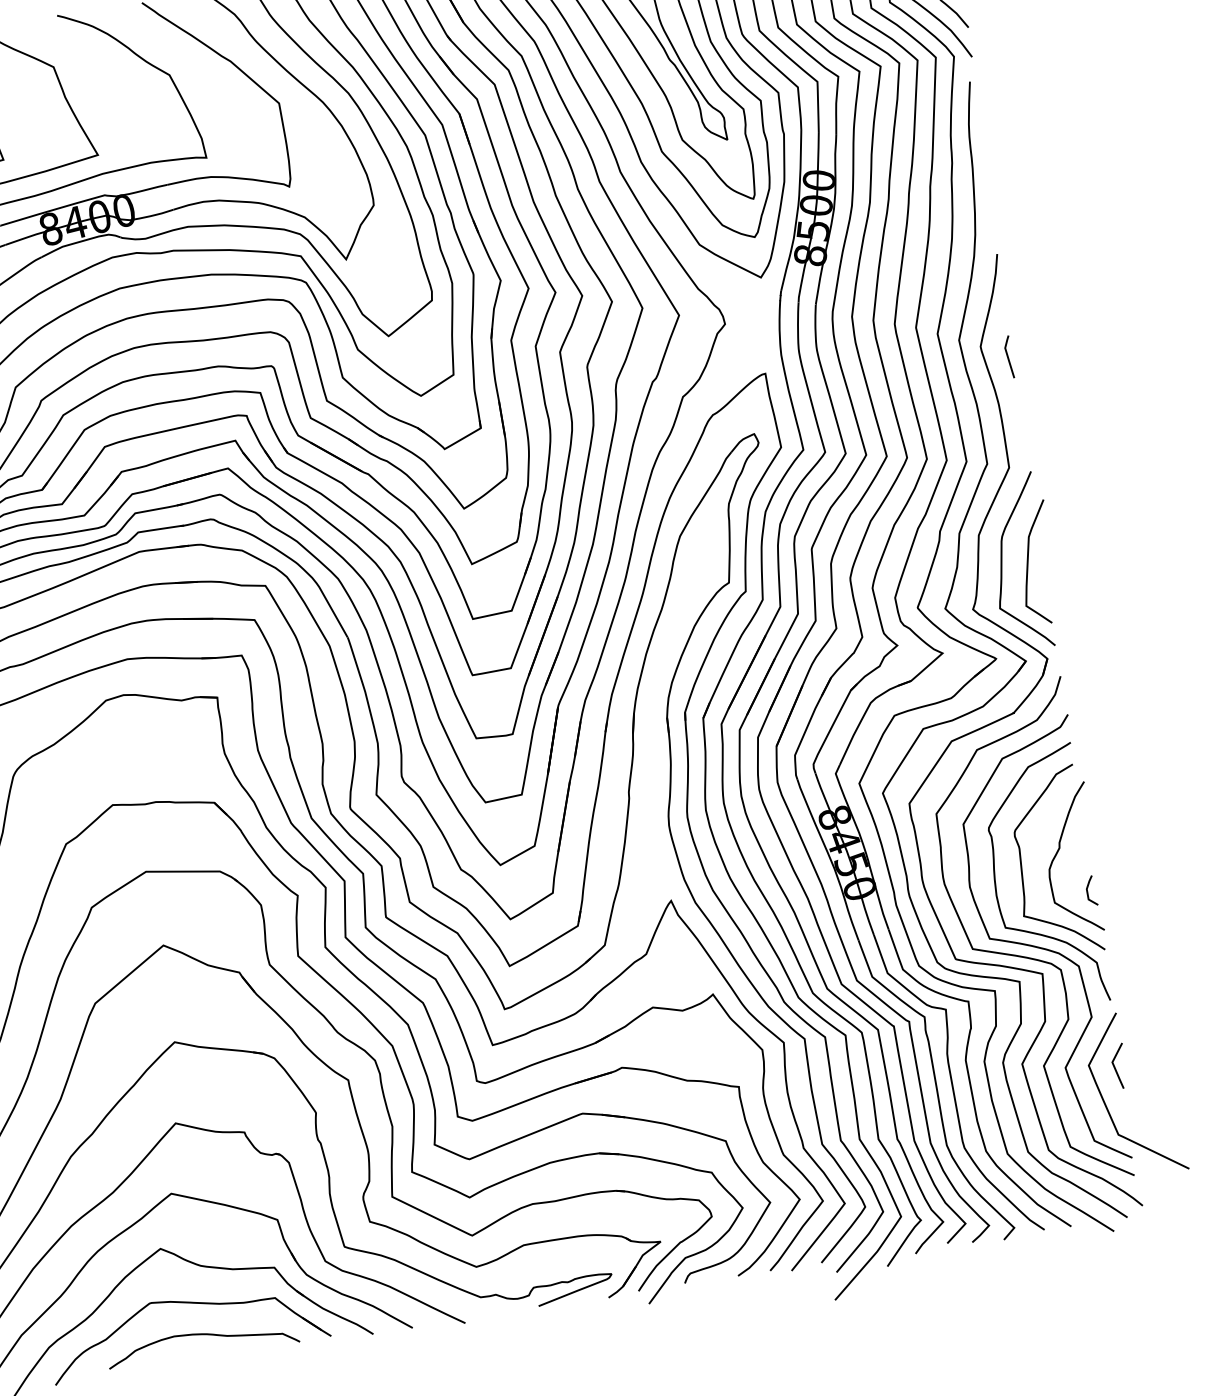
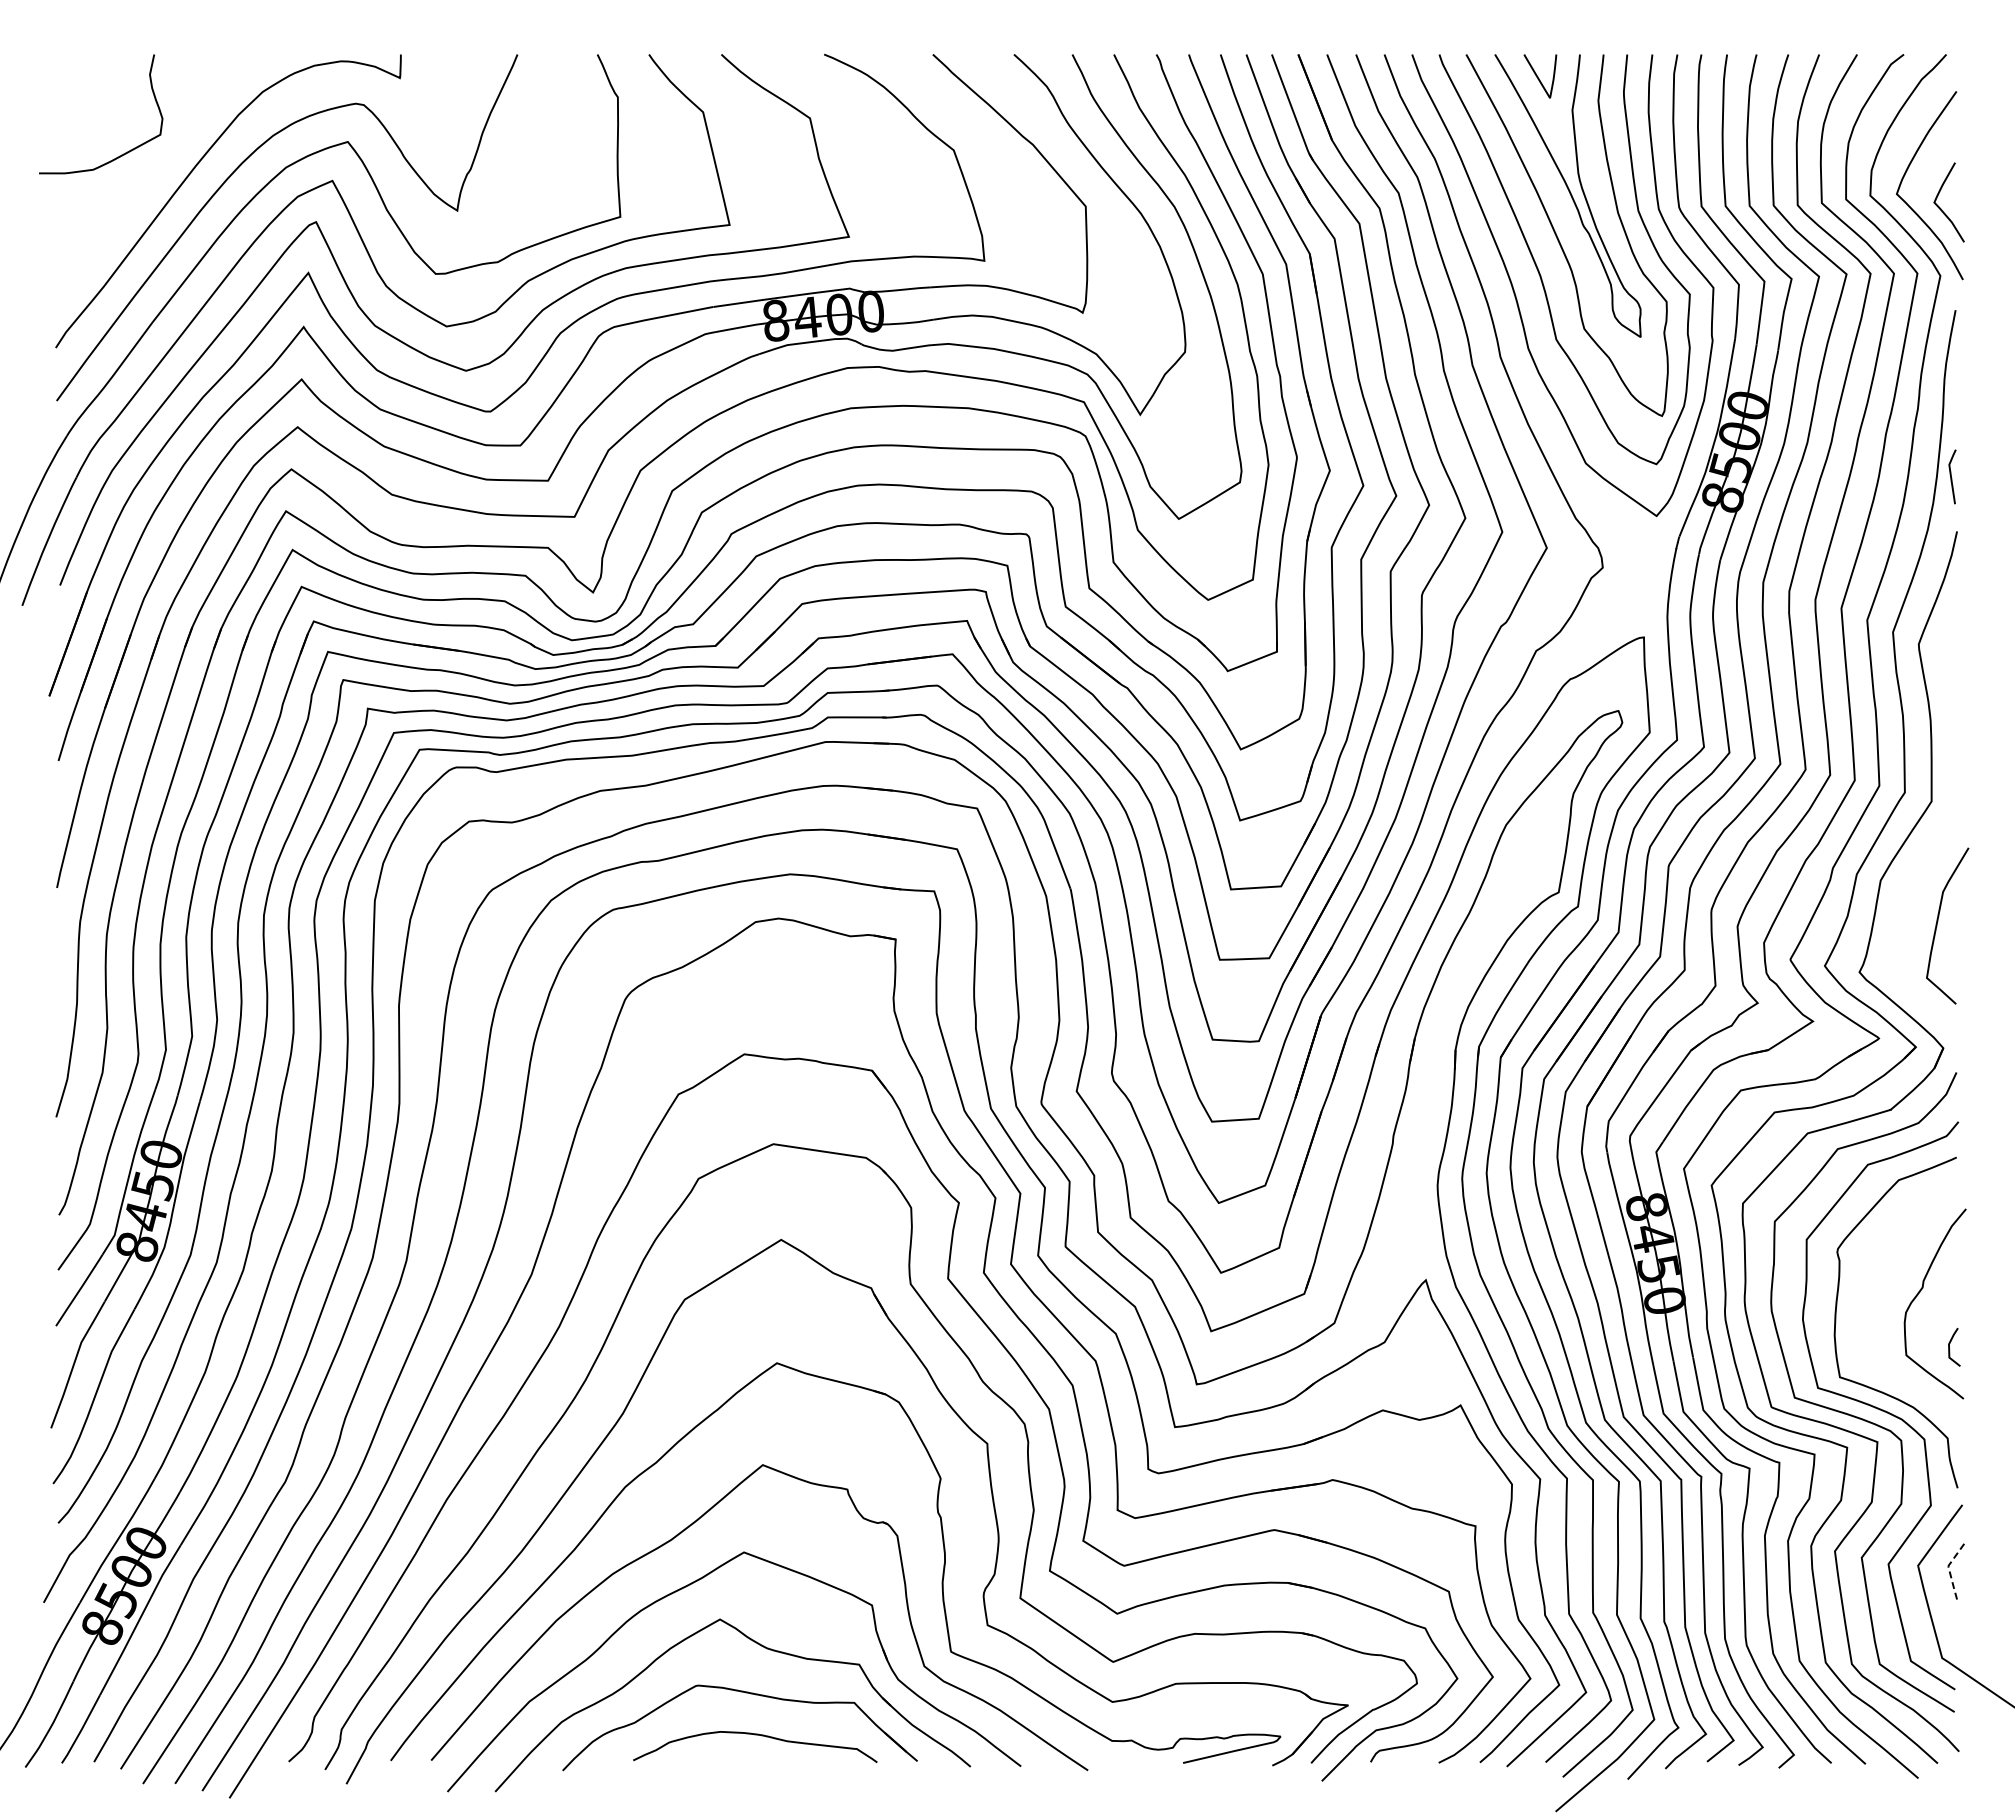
line: (1008, 356) -> (1951, 476), moved
curve: (1002, 561) -> (1905, 917), removed
curve: (1022, 866) -> (1872, 1303), removed
line: (1113, 1065) -> (1949, 1570), solid -> dashed

